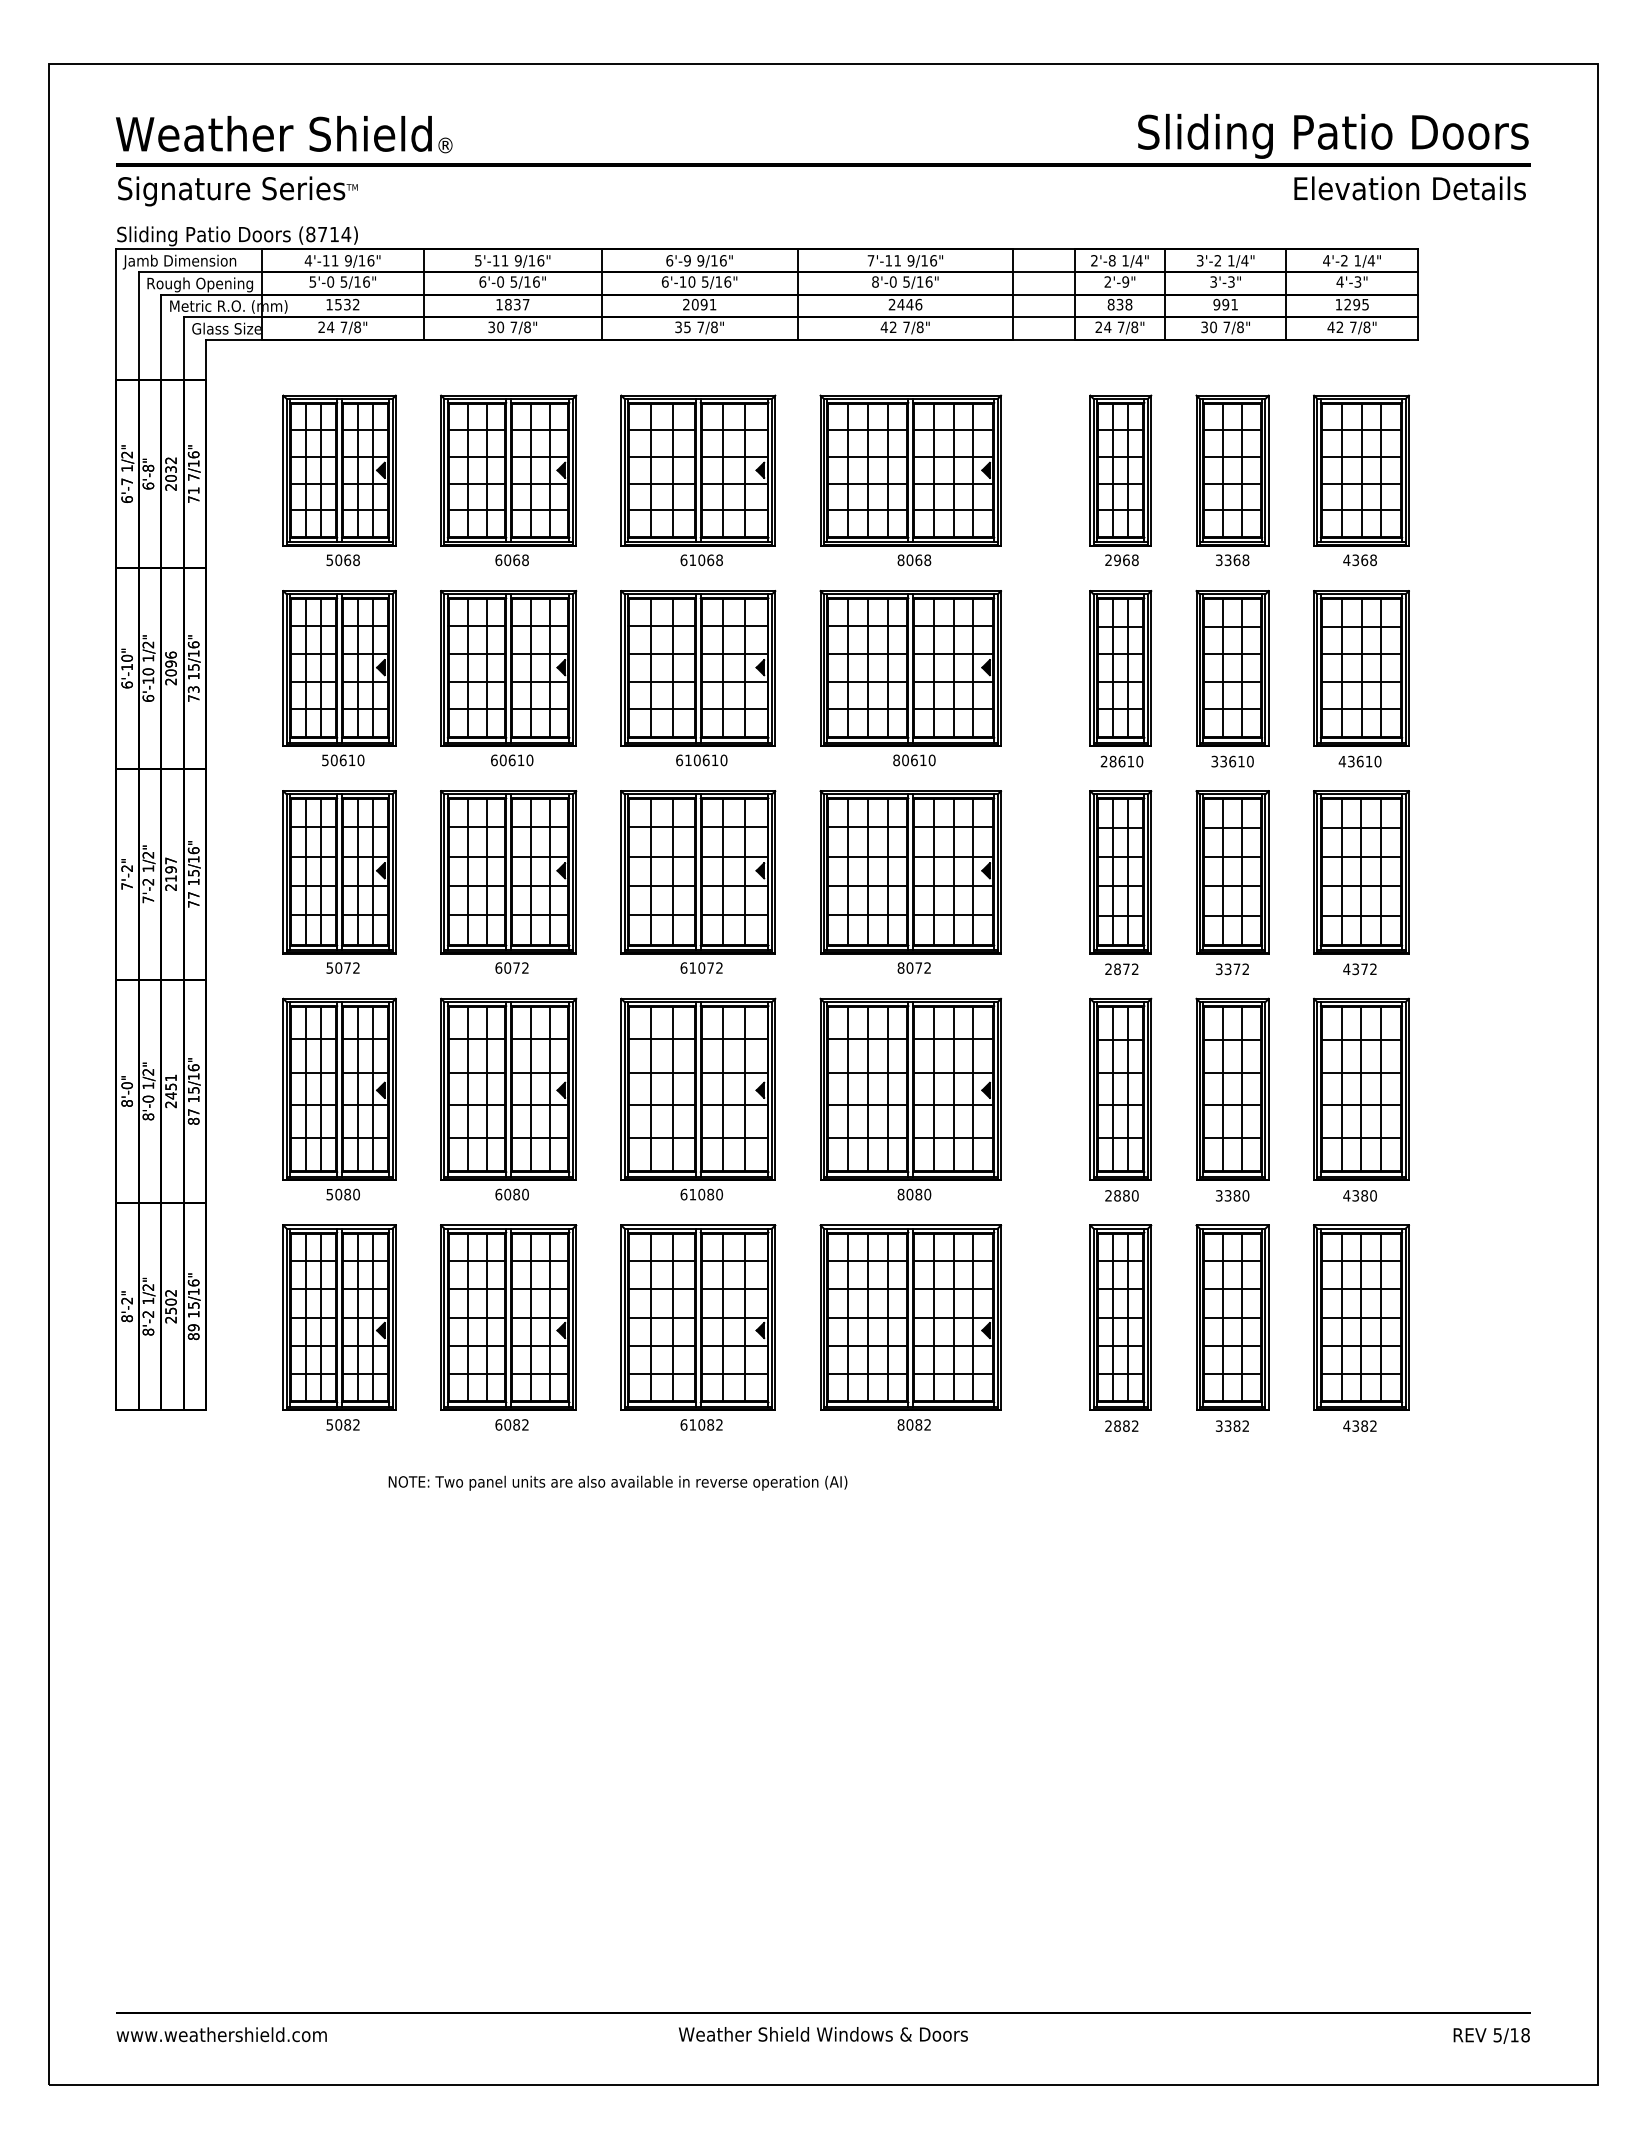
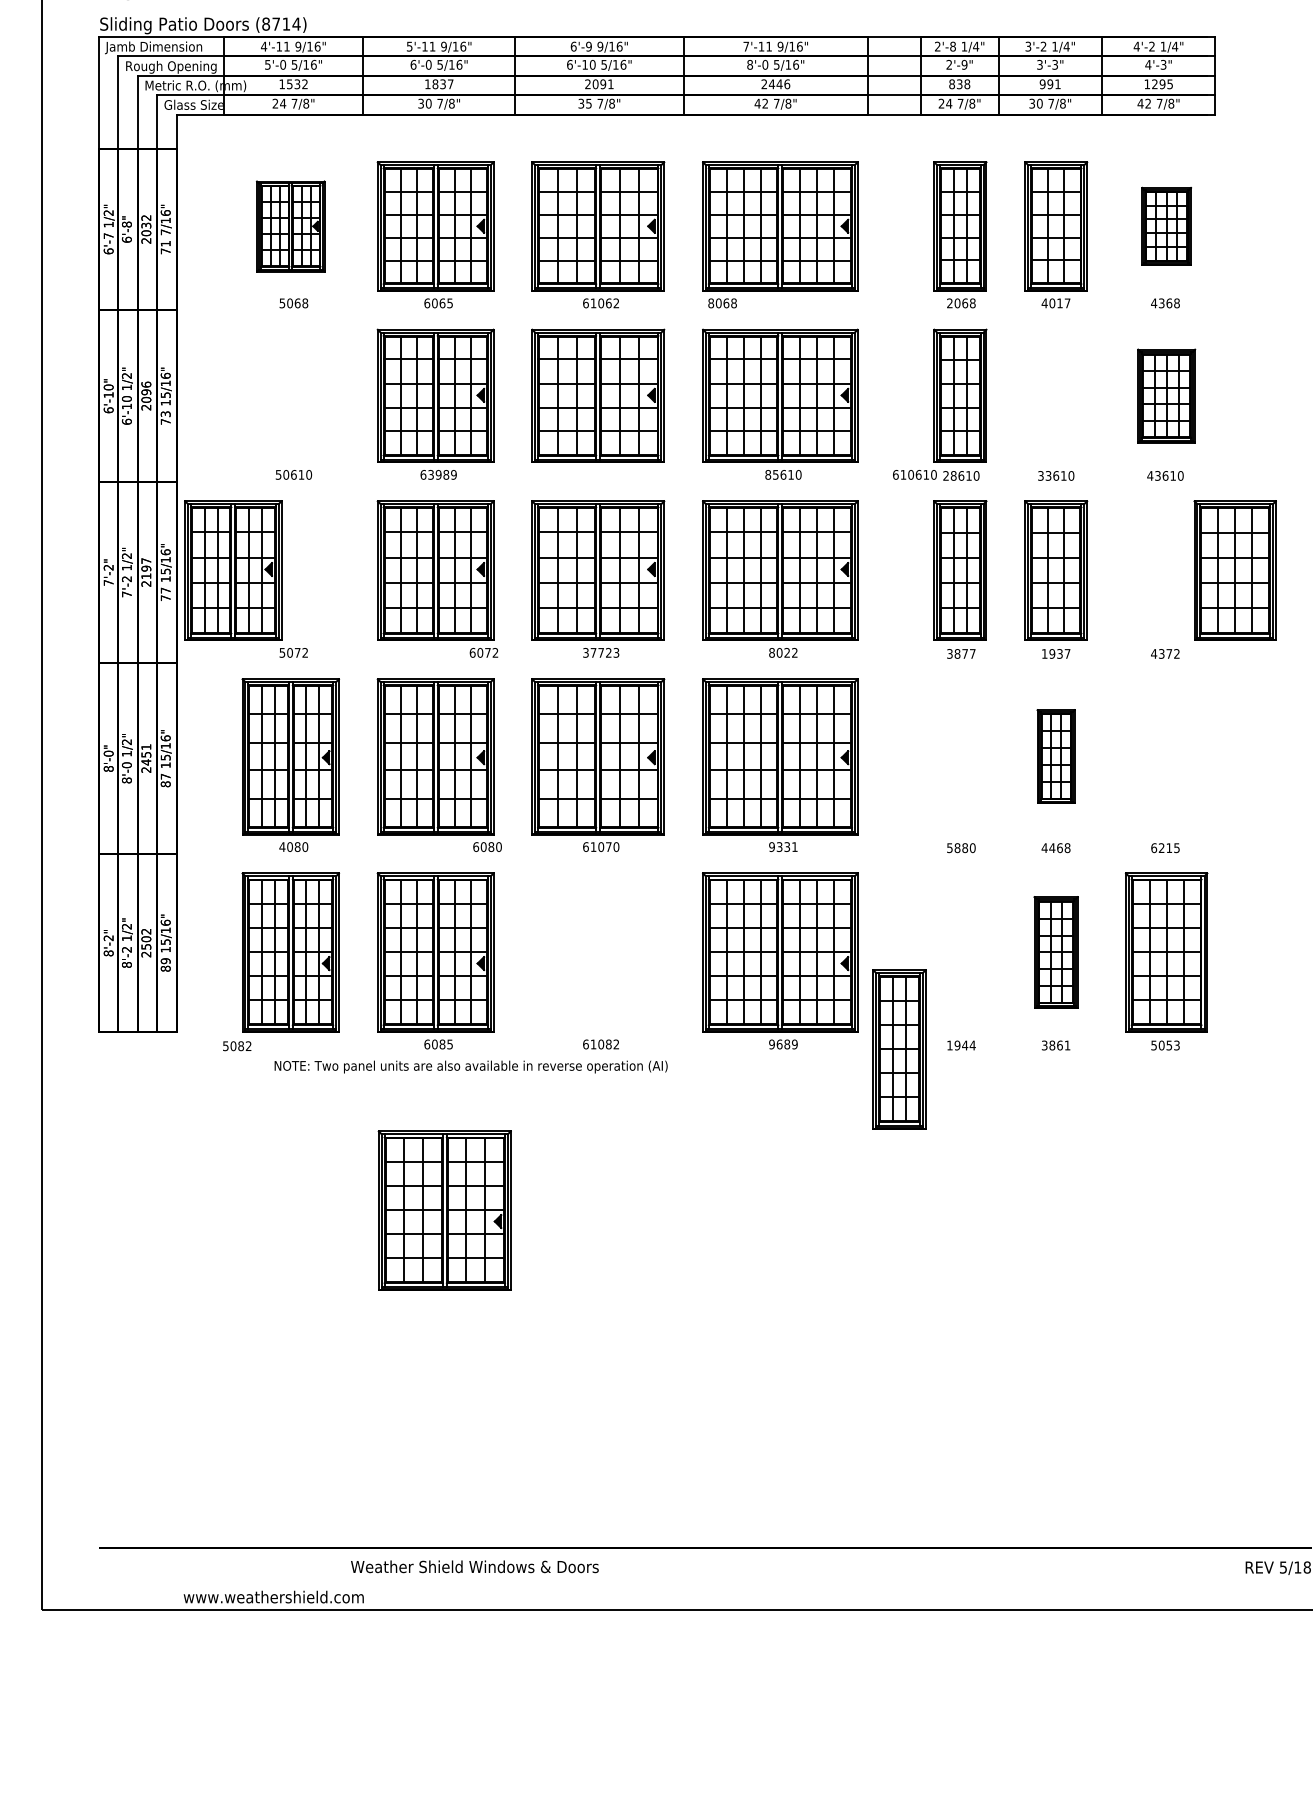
part: (339, 470) -> (290, 226), size x0.7
part: (1361, 470) -> (1166, 226), size x0.6
text: (525, 560) -> (450, 303), 6068 -> 6065
text: (719, 560) -> (616, 303), 61068 -> 61062
text: (914, 560) -> (722, 303), moved
text: (1117, 560) -> (957, 303), 2968 -> 2068
text: (1232, 560) -> (1056, 303), 3368 -> 4017
part: (339, 668) -> (290, 396), removed
part: (1232, 668) -> (1056, 396), removed
part: (1361, 668) -> (1166, 396), size x0.7
text: (516, 760) -> (442, 474), 60610 -> 63989
text: (701, 760) -> (914, 474), moved
text: (905, 760) -> (775, 474), 80610 -> 85610
part: (339, 872) -> (233, 570), moved
part: (1361, 872) -> (1235, 570), moved
text: (511, 967) -> (483, 652), moved
text: (701, 967) -> (600, 652), 61072 -> 37723
text: (918, 967) -> (786, 652), 8072 -> 8022
text: (1121, 969) -> (960, 654), 2872 -> 3877
text: (1232, 969) -> (1056, 654), 3372 -> 1937
part: (1120, 1088) -> (960, 756), removed
part: (1232, 1088) -> (1056, 756), size x0.6
part: (1361, 1088) -> (1166, 756), removed
text: (329, 1194) -> (282, 846), 5080 -> 4080
text: (511, 1194) -> (486, 846), moved
text: (710, 1194) -> (608, 846), 61080 -> 61070
text: (914, 1194) -> (783, 846), 8080 -> 9331
text: (1108, 1195) -> (949, 847), 2880 -> 5880
text: (1232, 1195) -> (1056, 847), 3380 -> 4468
text: (1359, 1195) -> (1164, 847), 4380 -> 6215
part: (698, 1317) -> (444, 1210), moved
part: (1120, 1317) -> (899, 1049), moved
part: (1232, 1317) -> (1056, 952), size x0.7
text: (342, 1424) -> (236, 1045), moved
text: (525, 1424) -> (450, 1044), 6082 -> 6085
text: (914, 1424) -> (783, 1044), 8082 -> 9689
text: (1121, 1425) -> (960, 1044), 2882 -> 1944
text: (1236, 1425) -> (1059, 1044), 3382 -> 3861
text: (1359, 1425) -> (1164, 1044), 4382 -> 5053
text: (617, 1482) -> (470, 1066), moved
text: (221, 2034) -> (273, 1596), moved
text: (823, 2034) -> (474, 1566), moved

